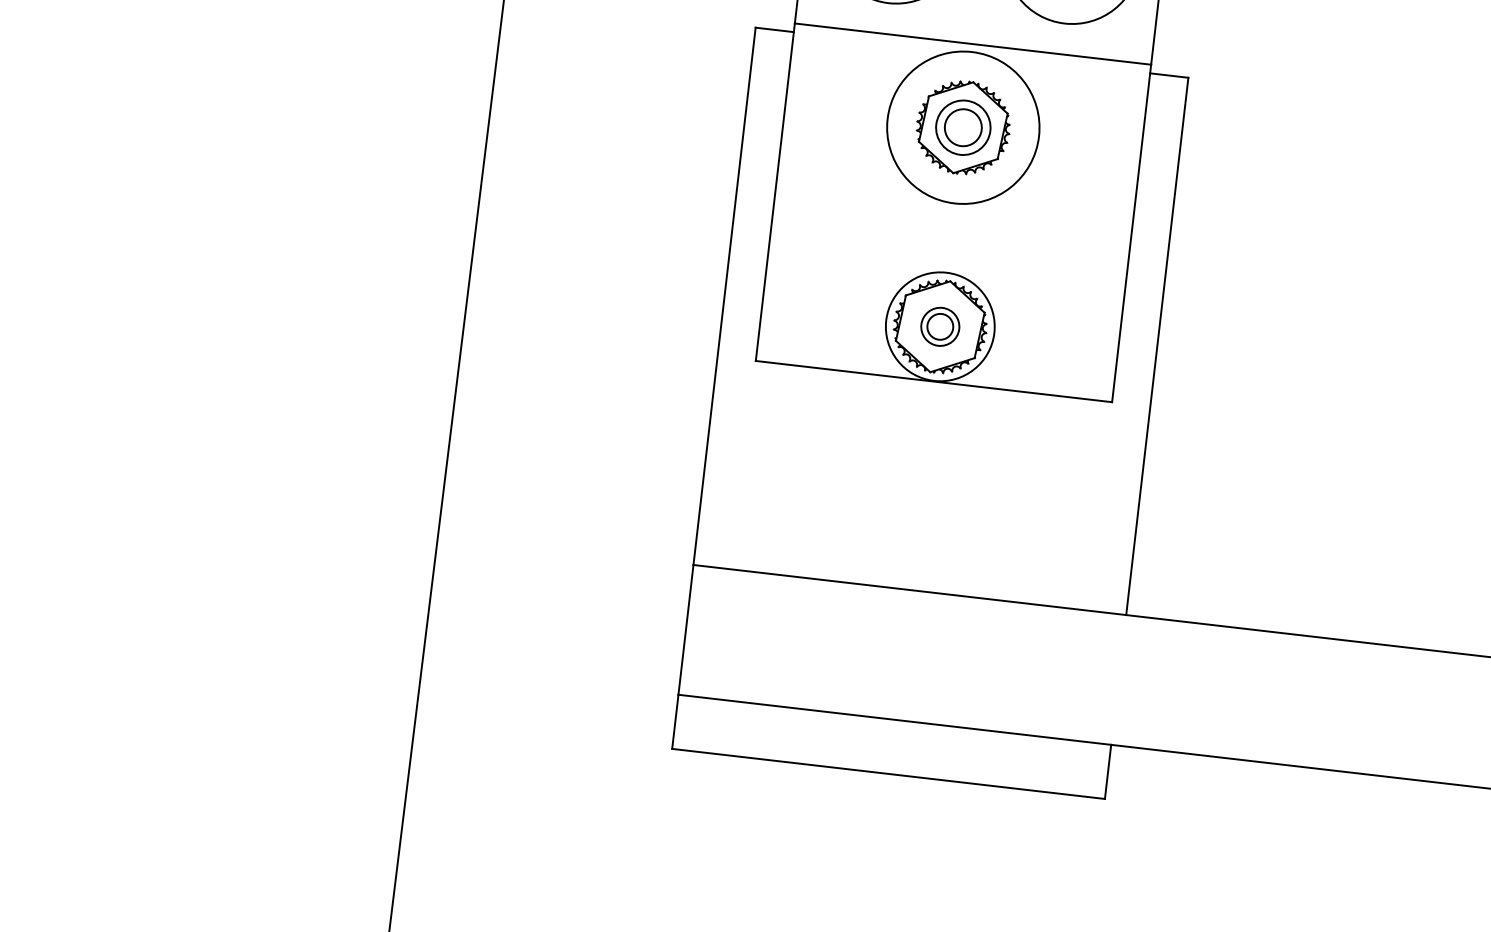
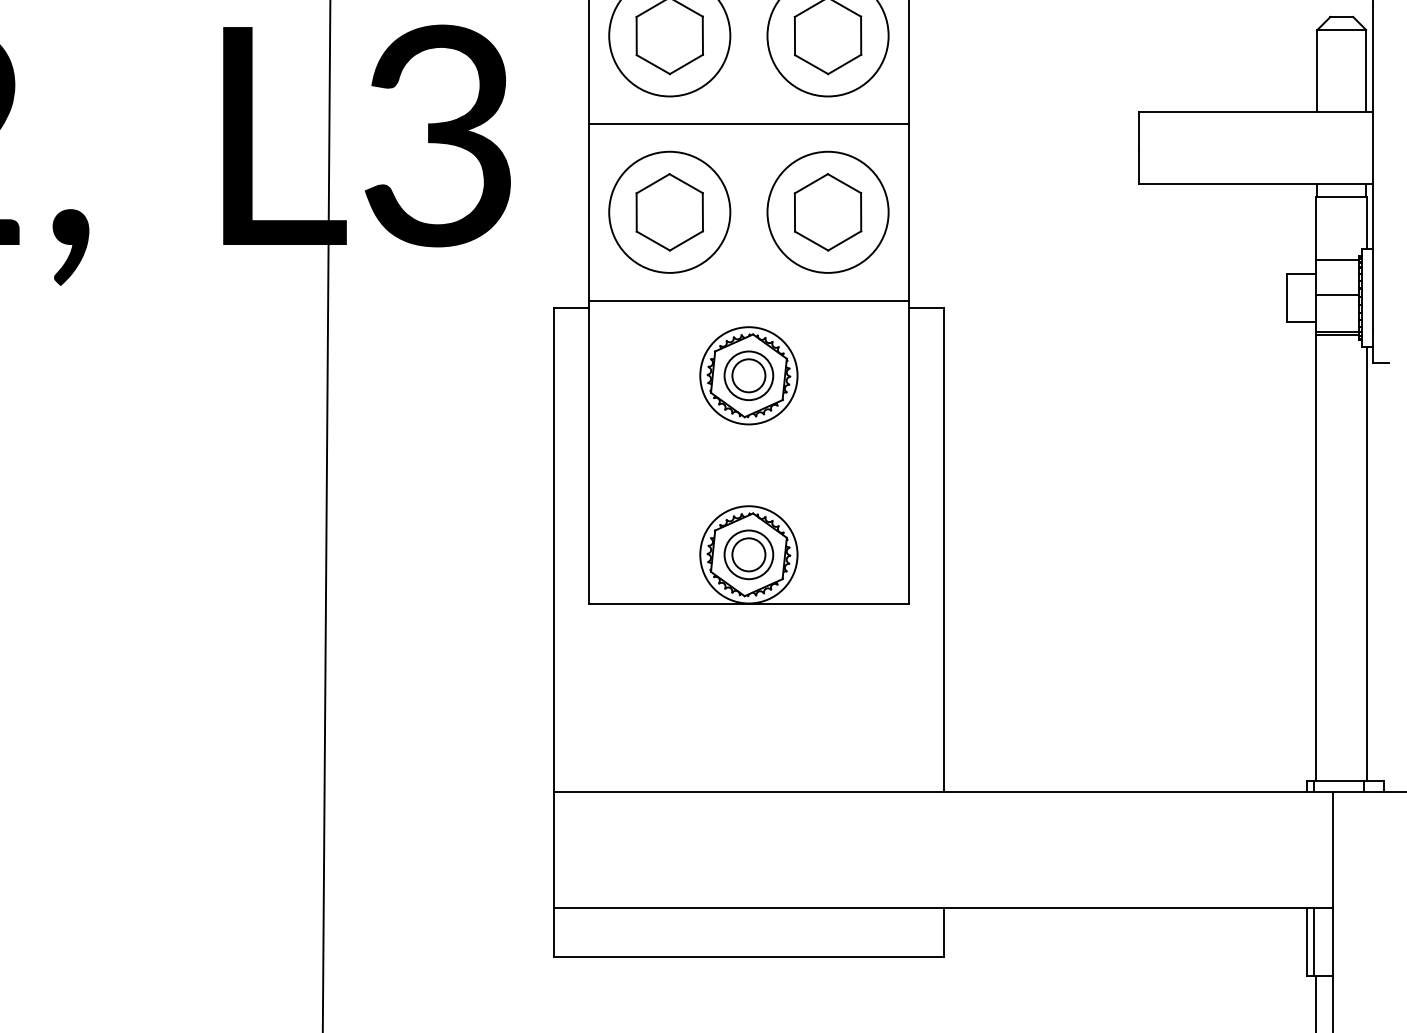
circle: (962, 127) -> (748, 375), size x0.71
part: (939, 326) -> (748, 554), size x1.43

